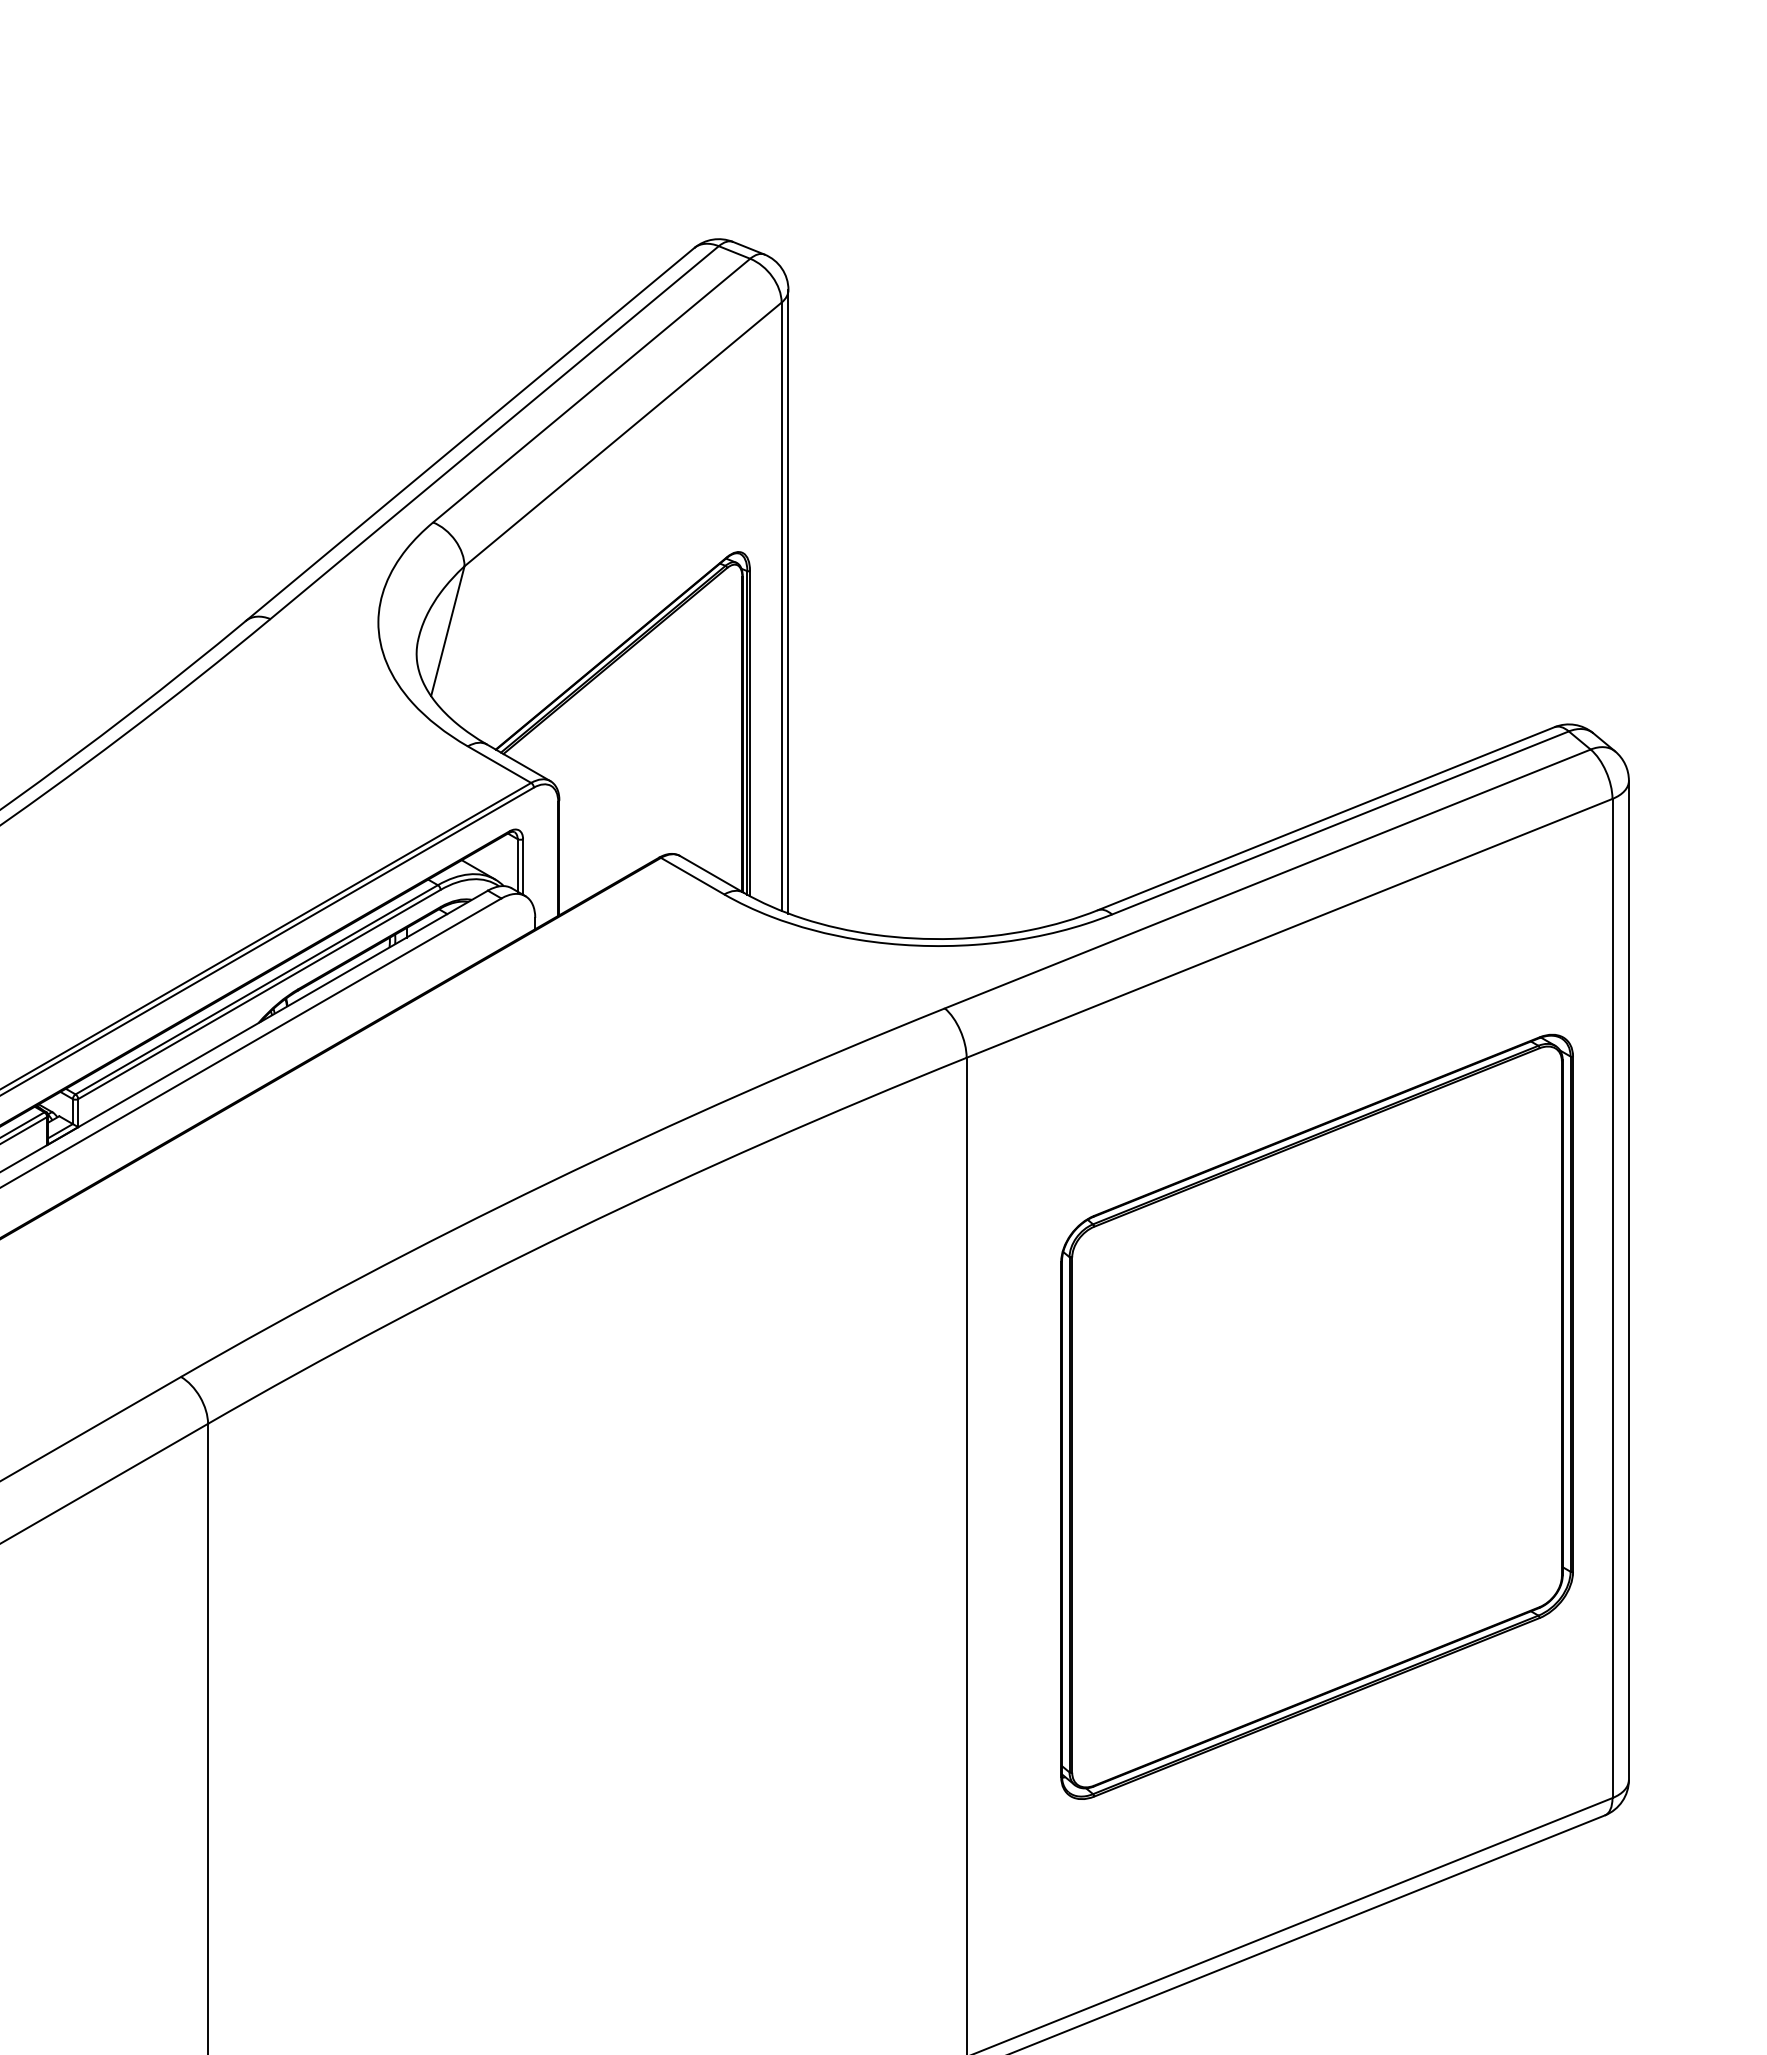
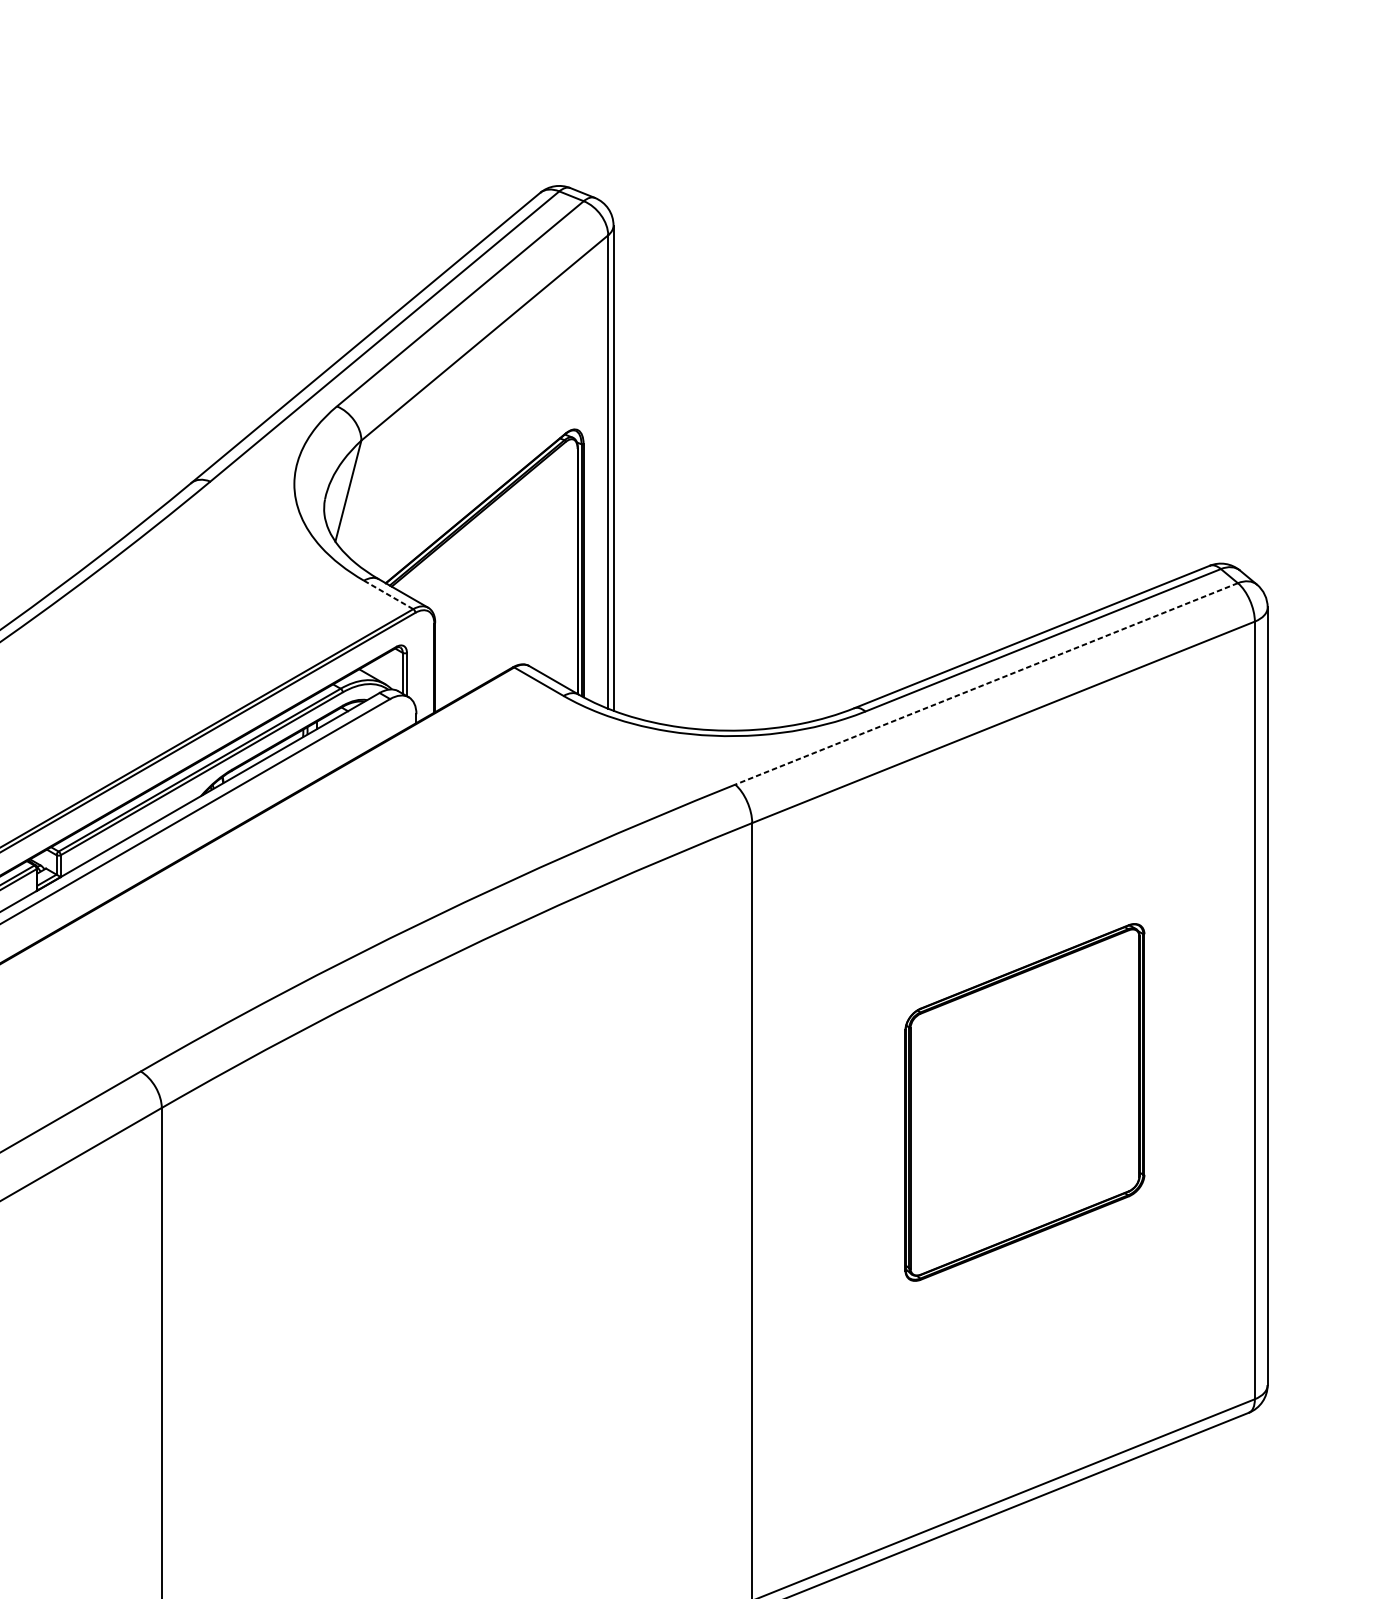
line: (499, 764) -> (388, 594), solid -> dashed
line: (1267, 879) -> (986, 684), solid -> dashed
part: (1316, 1416) -> (1024, 1102), size x0.6

